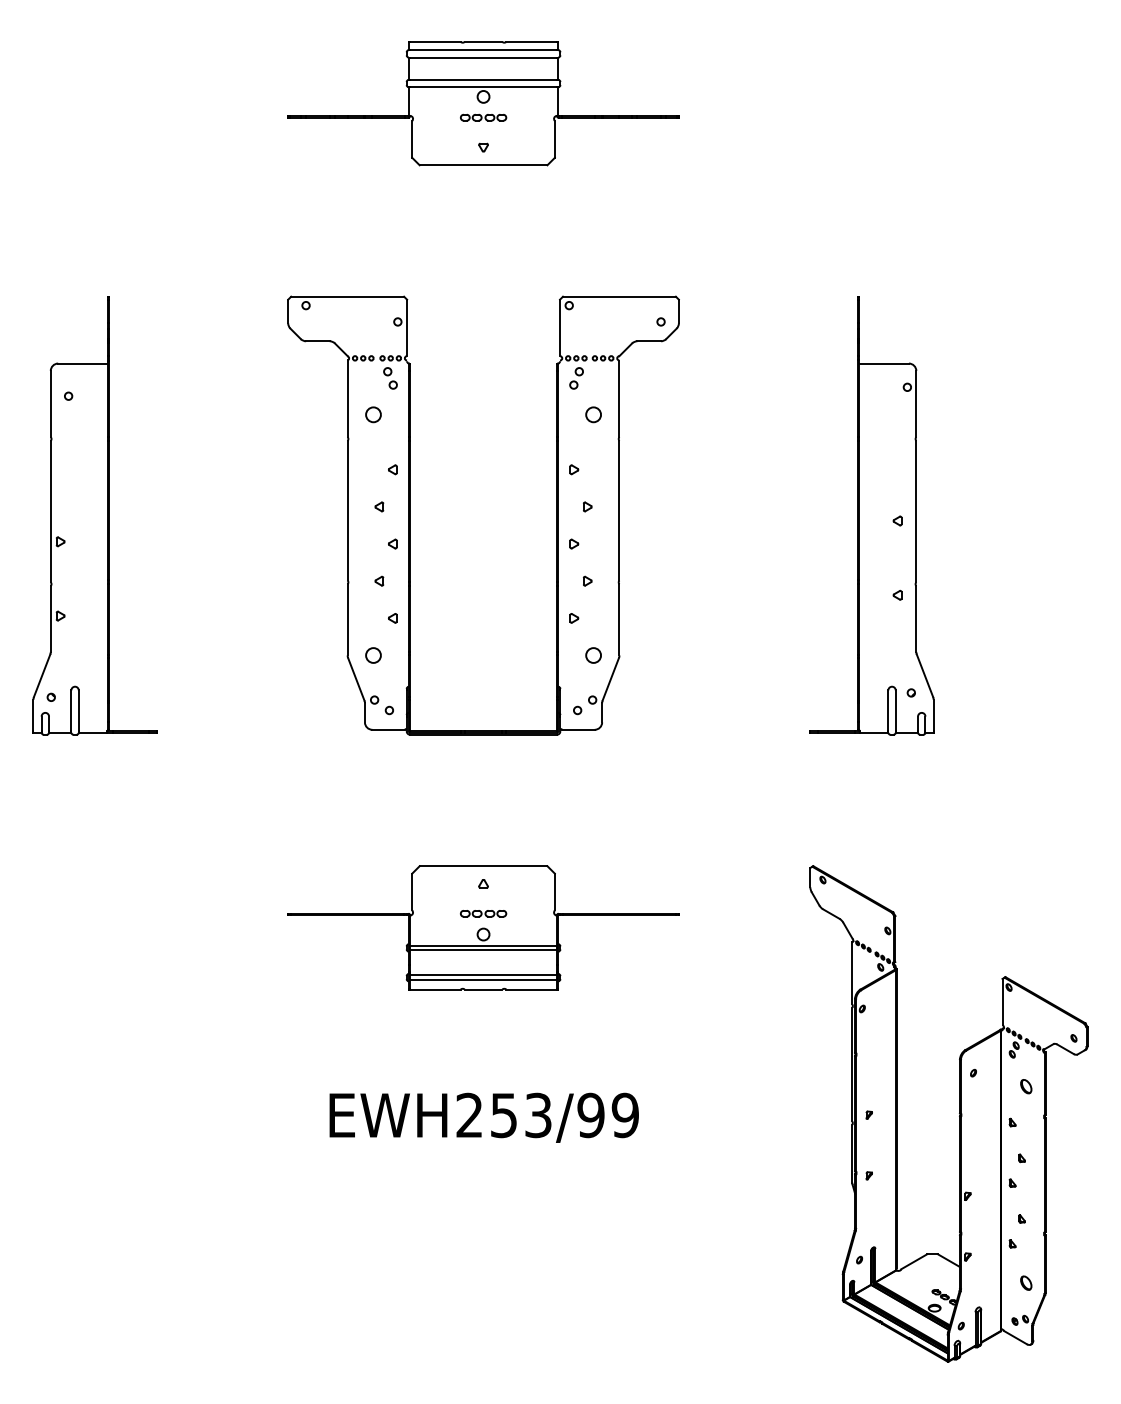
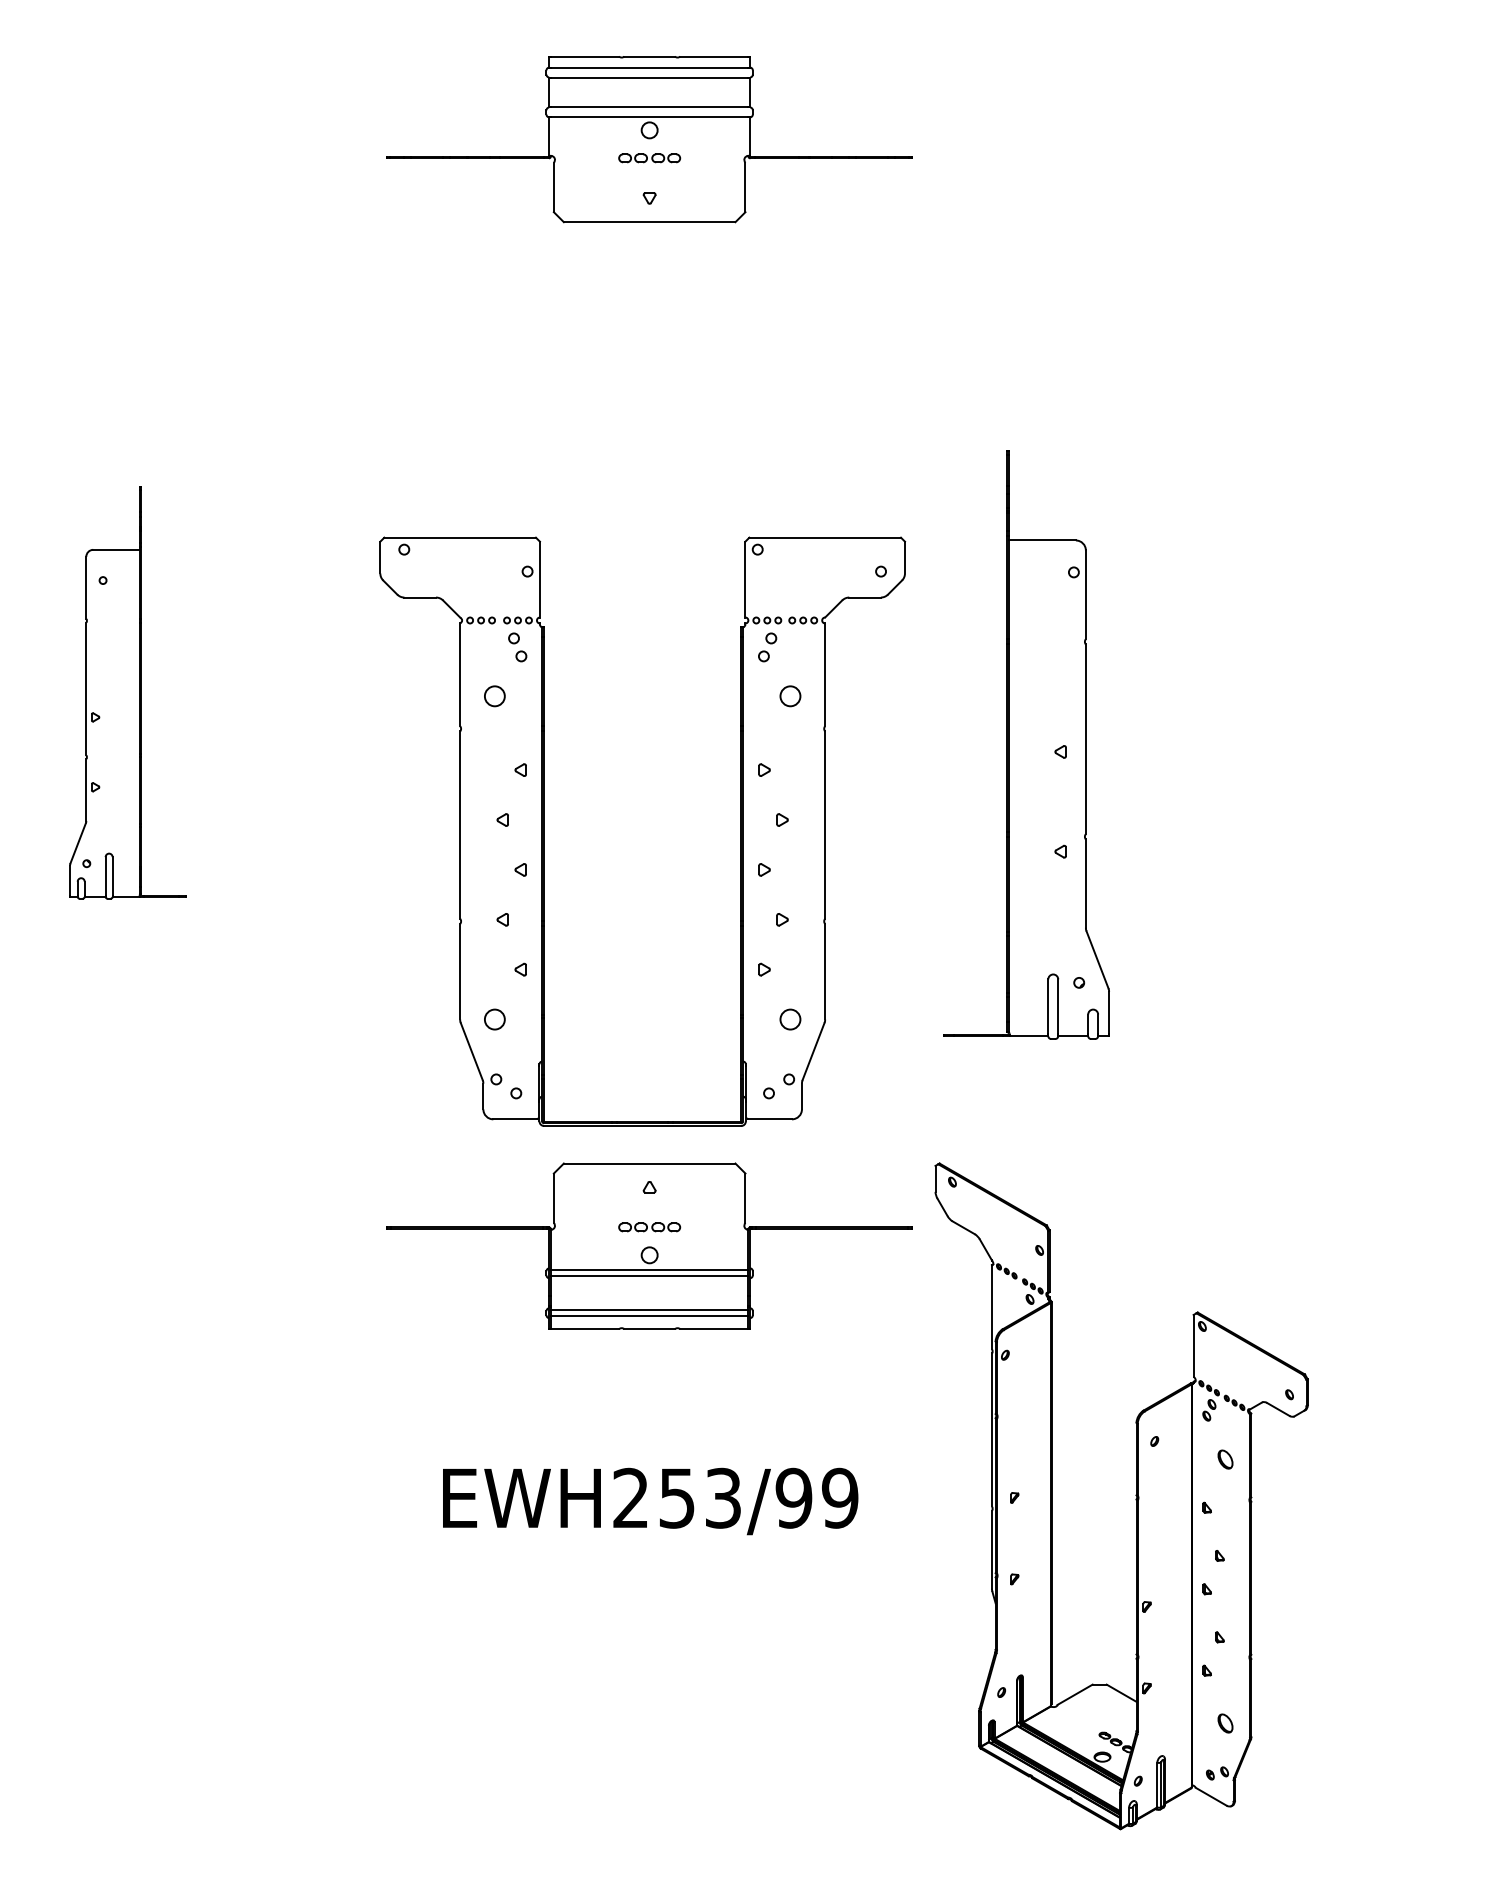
part: (94, 515) -> (127, 692), size x0.7
part: (410, 515) -> (544, 831), moved
part: (872, 515) -> (1026, 744), moved
part: (959, 1113) -> (1135, 1495), moved

